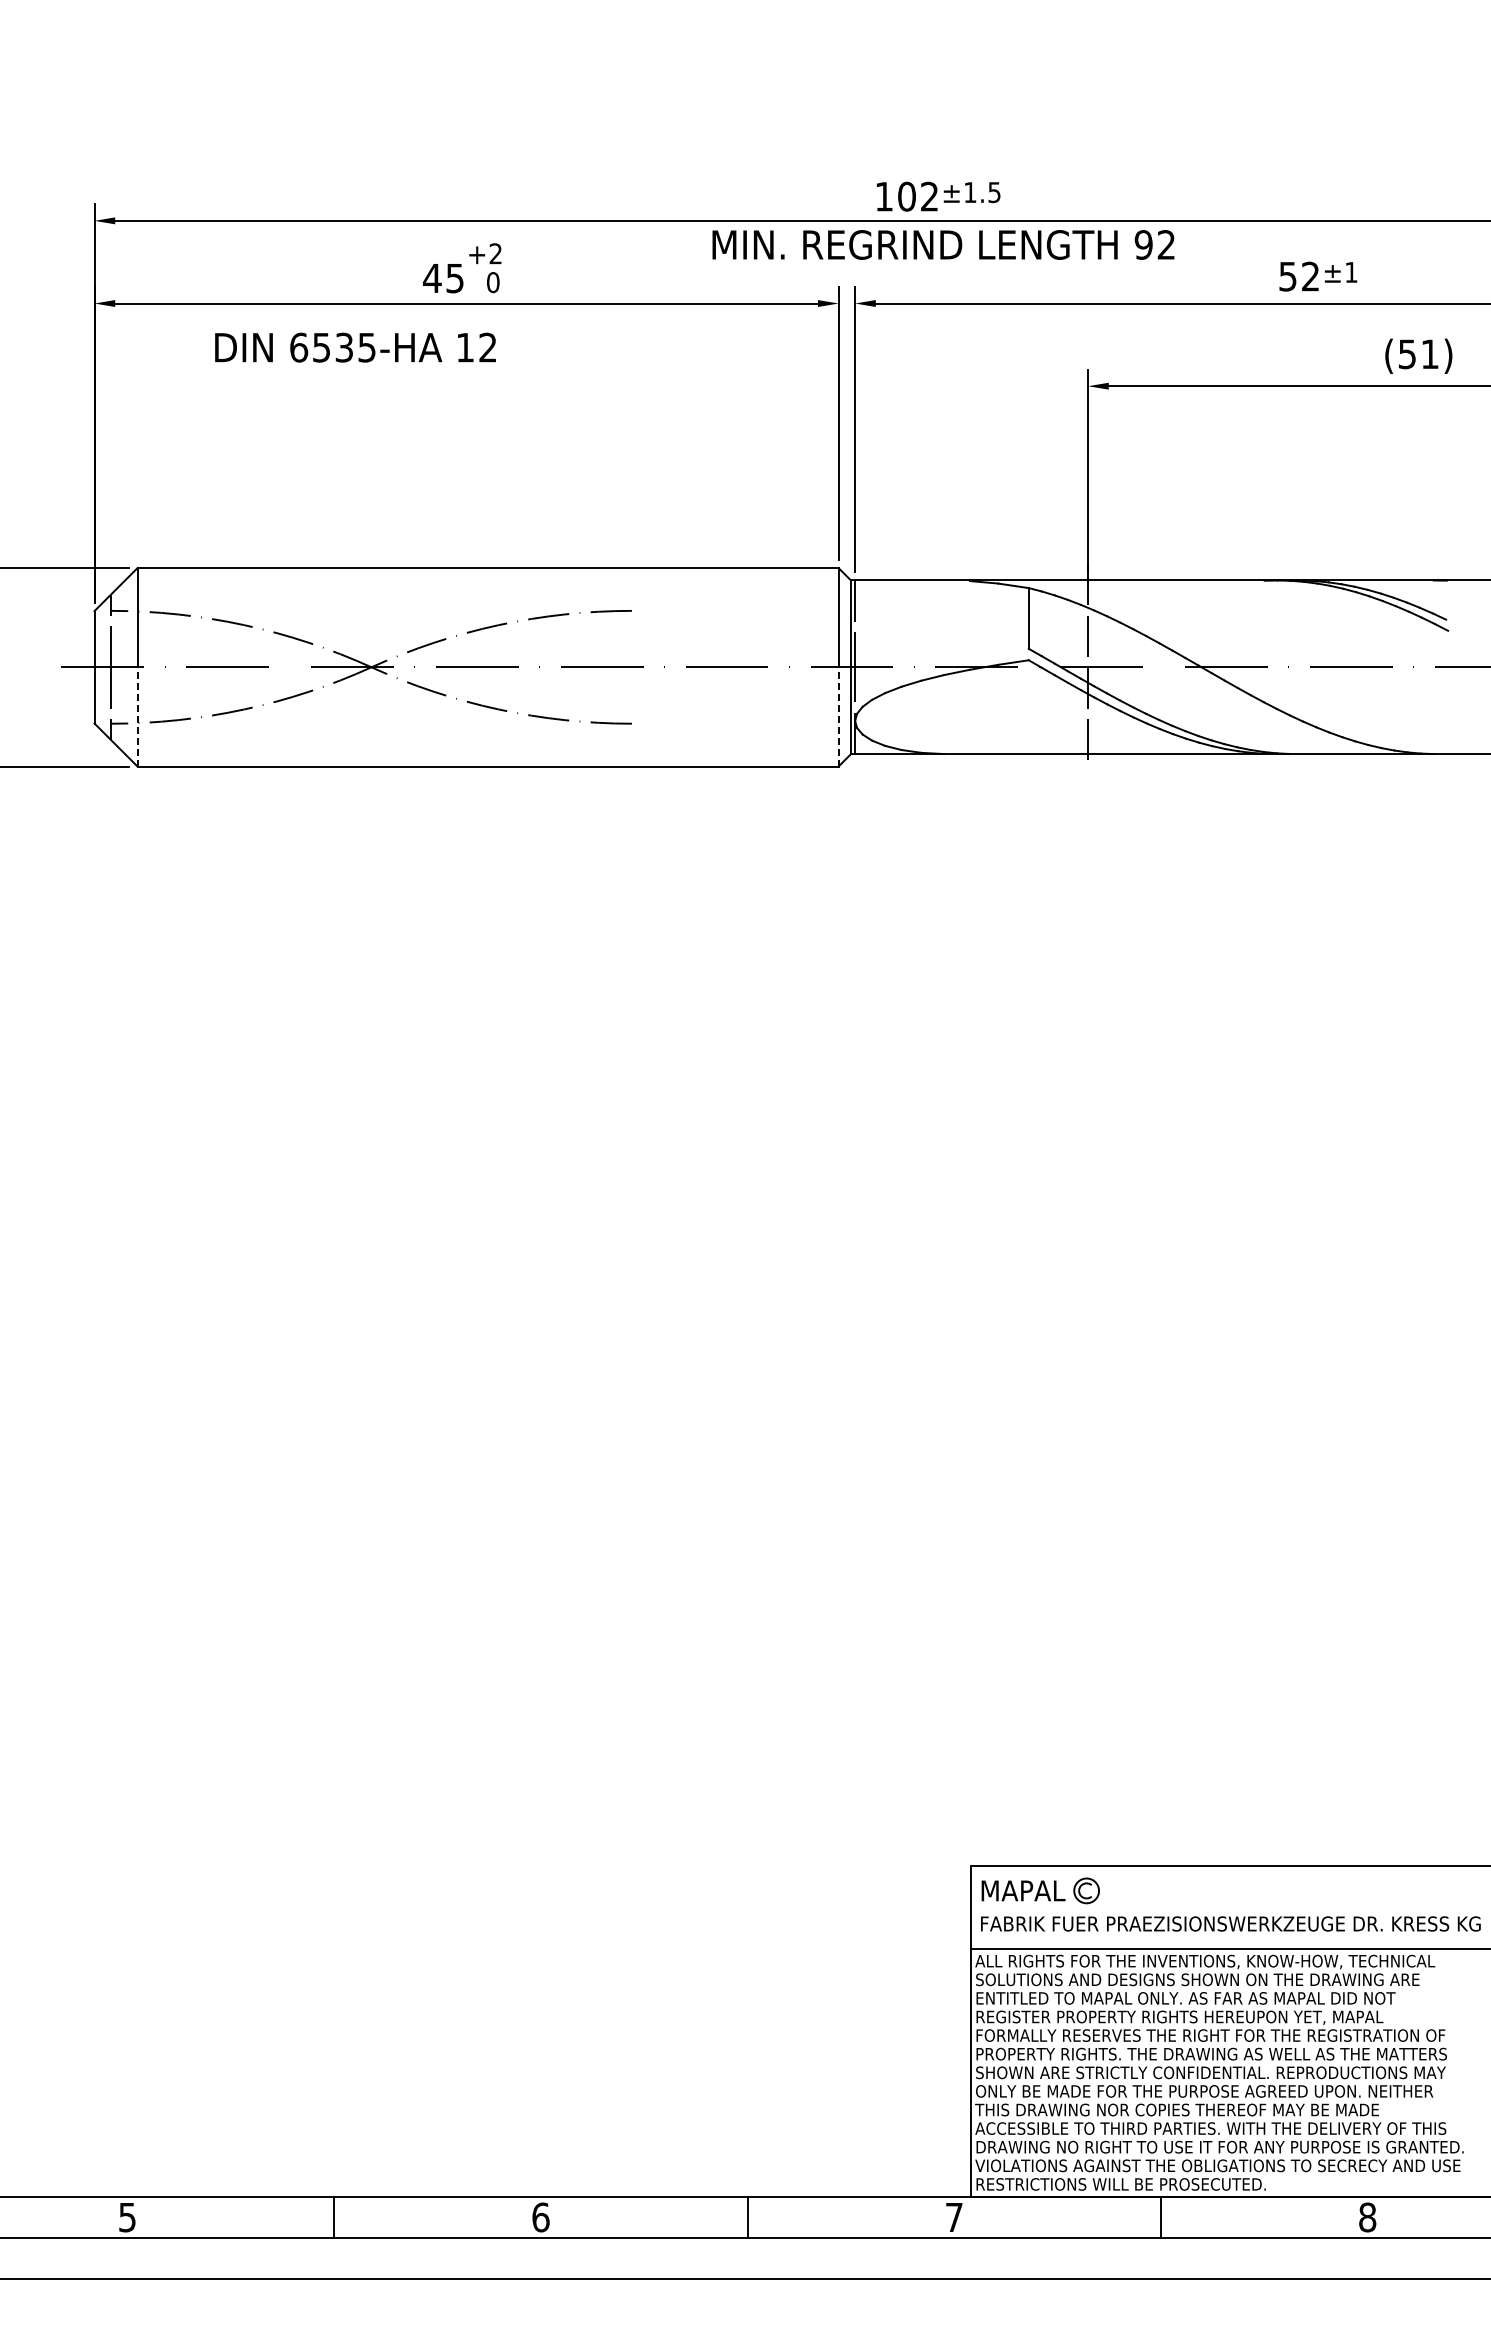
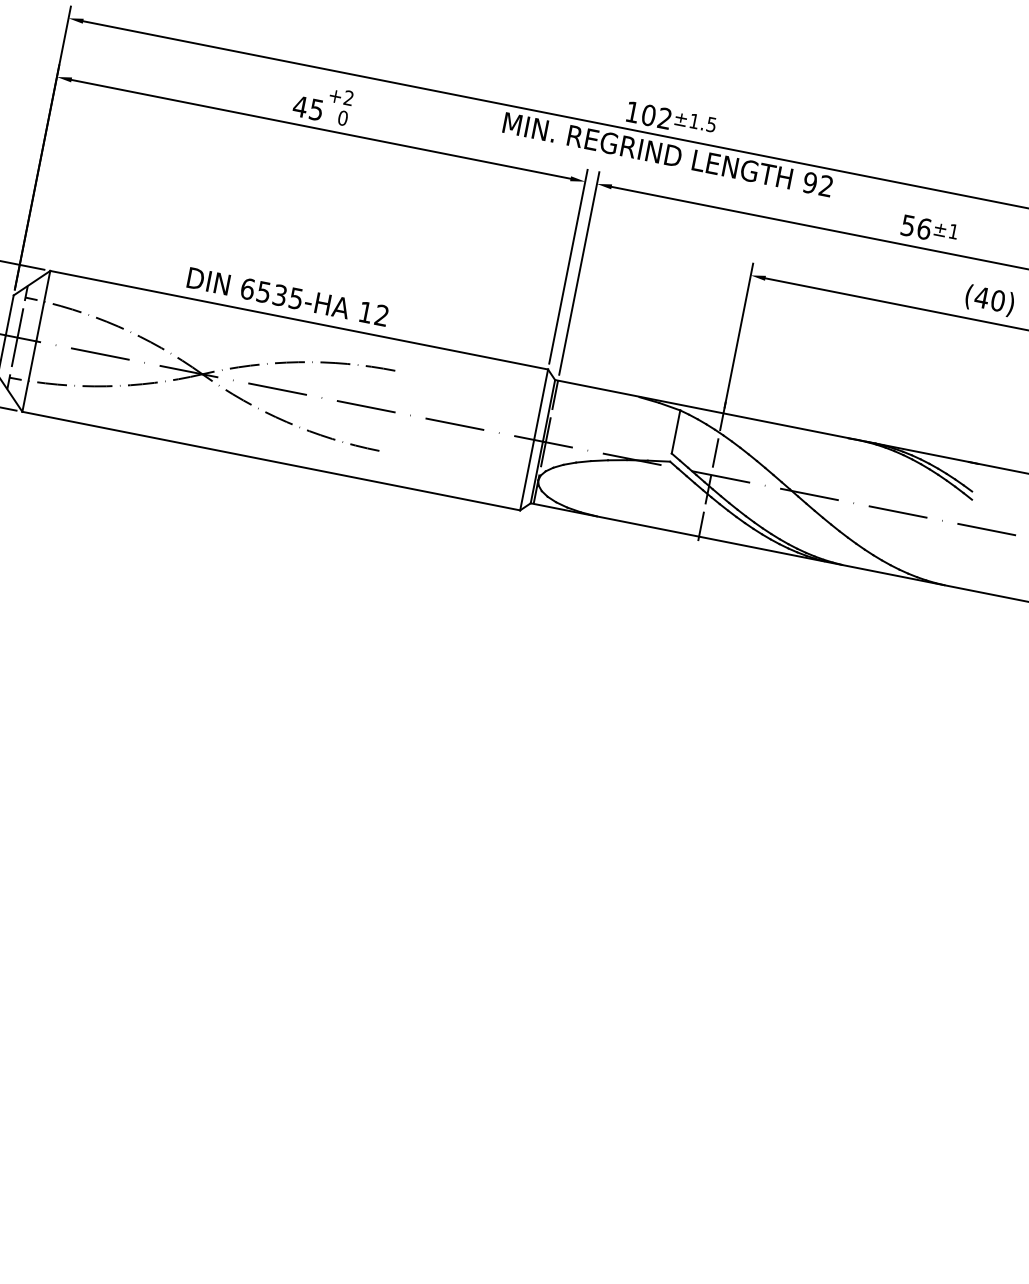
text: (1310, 276) -> (924, 228), 52 -> 56
text: (355, 347) -> (287, 296), moved
text: (1418, 354) -> (989, 299), (51) -> (40)
line: (137, 716) -> (29, 376), dashed -> solid
line: (838, 716) -> (527, 474), dashed -> solid

